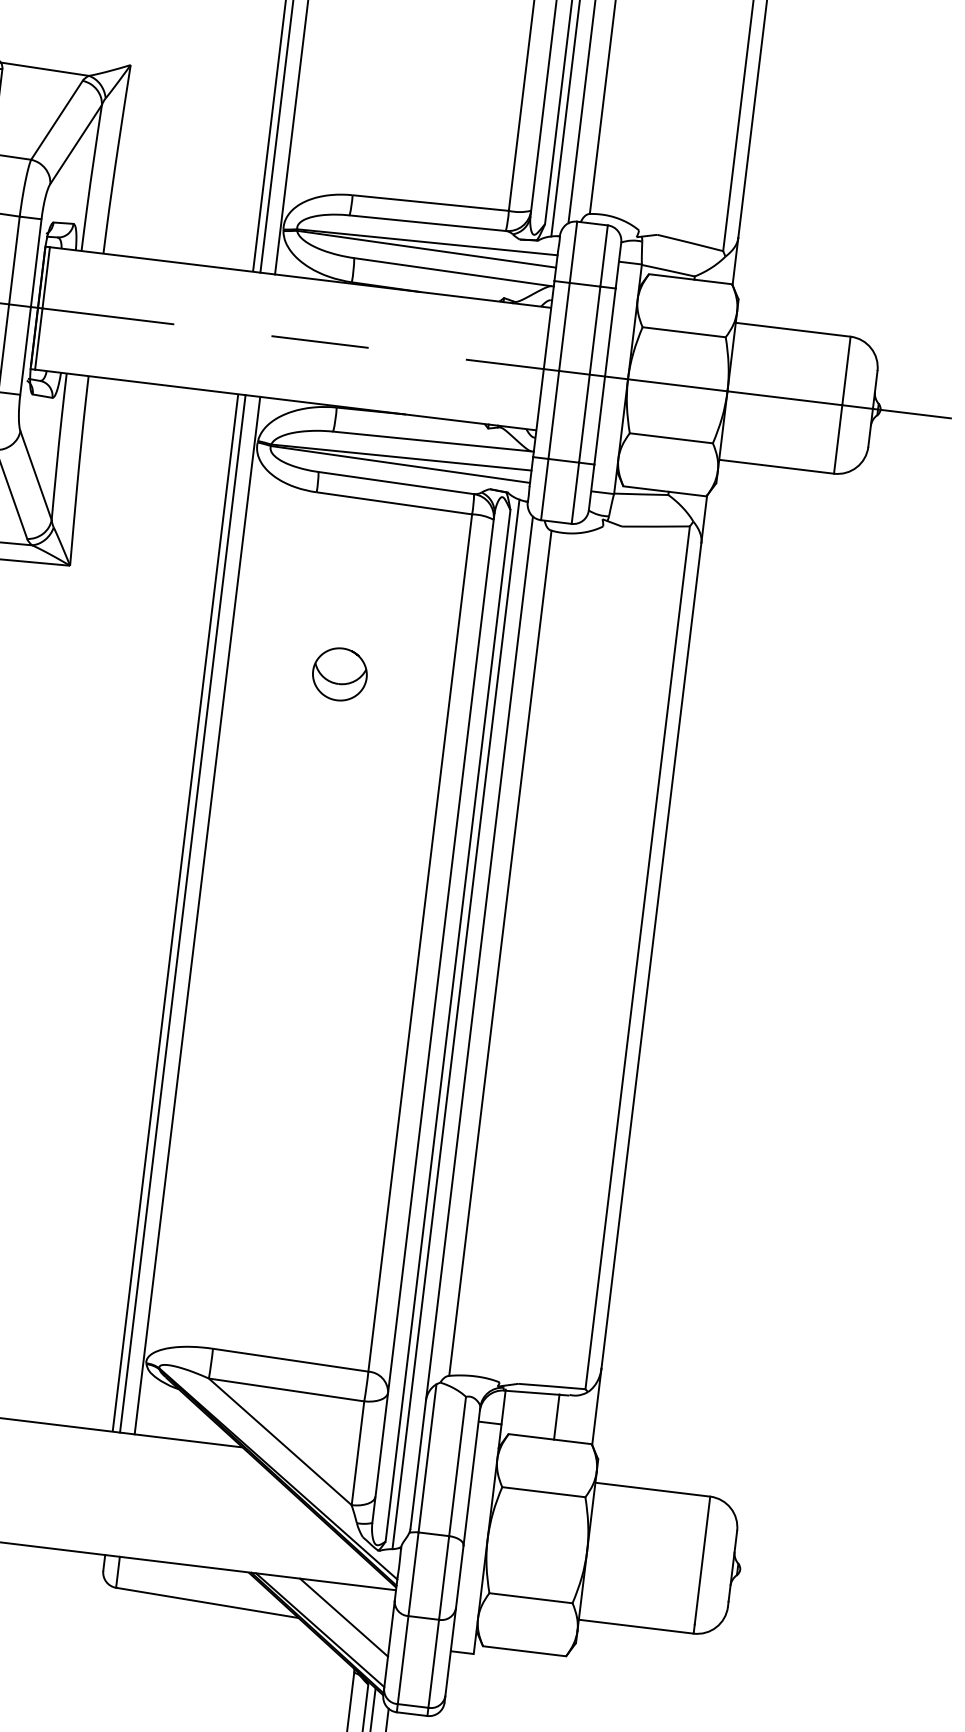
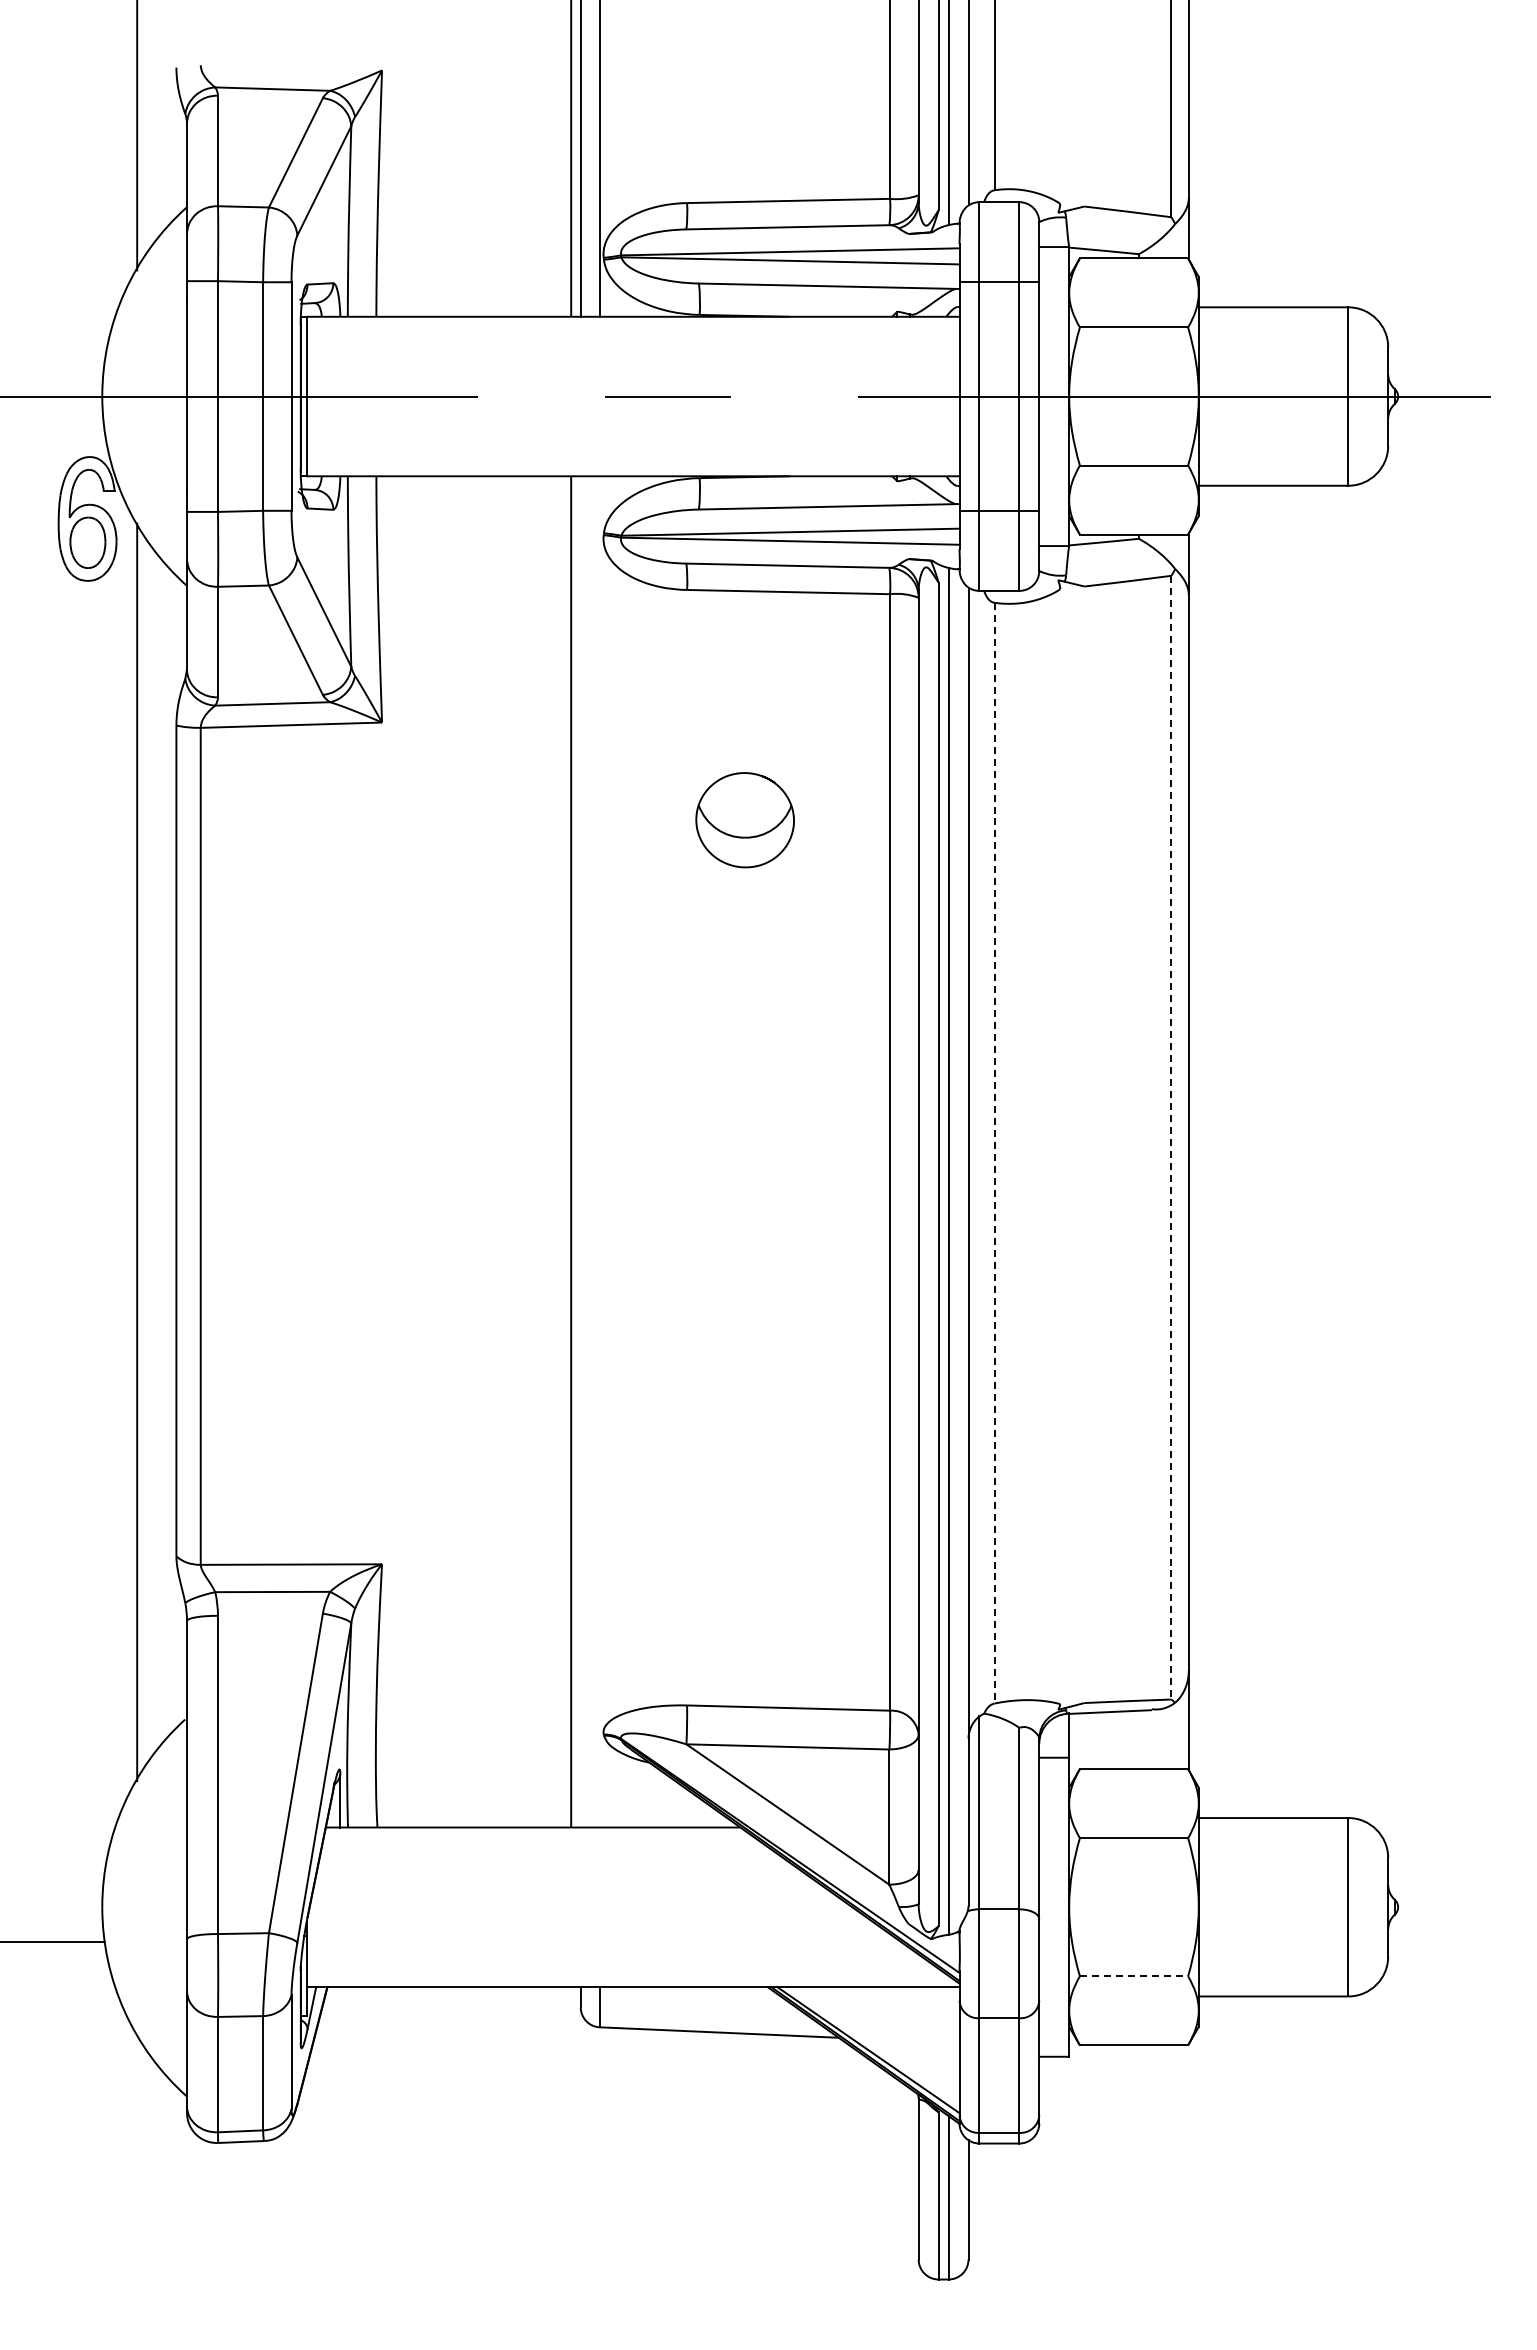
part: (340, 673) -> (745, 819), size x1.4
line: (182, 913) -> (580, 1151), removed
line: (197, 915) -> (599, 1151), removed
line: (500, 953) -> (994, 1153), solid -> dashed
line: (637, 957) -> (1171, 1137), solid -> dashed
line: (556, 1416) -> (1138, 1739), removed
line: (531, 1598) -> (1134, 1976), solid -> dashed
line: (343, 1617) -> (896, 2030), removed

